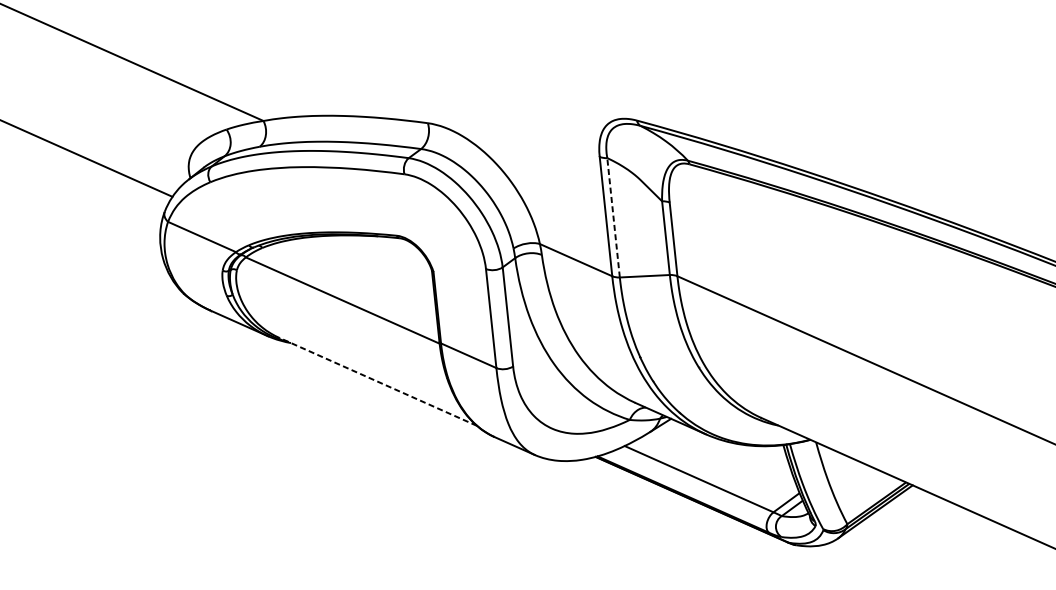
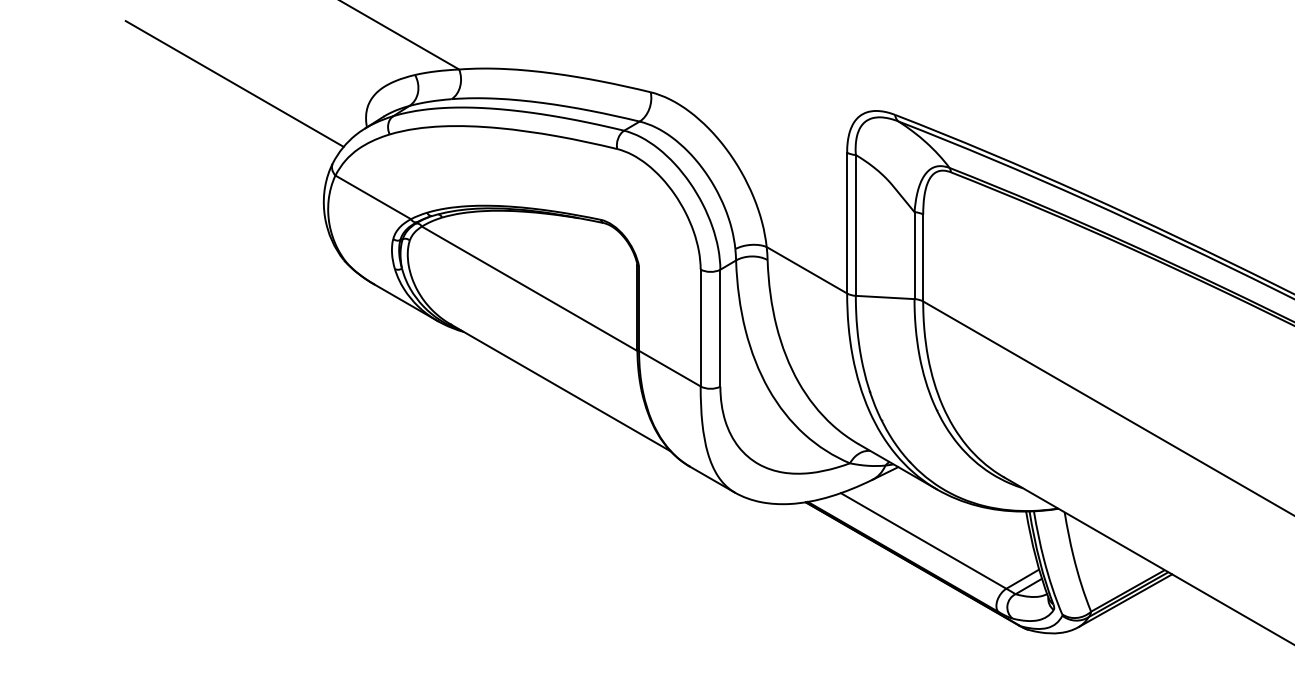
line: (613, 217) -> (855, 224), dashed -> solid
line: (377, 381) -> (560, 387), dashed -> solid

